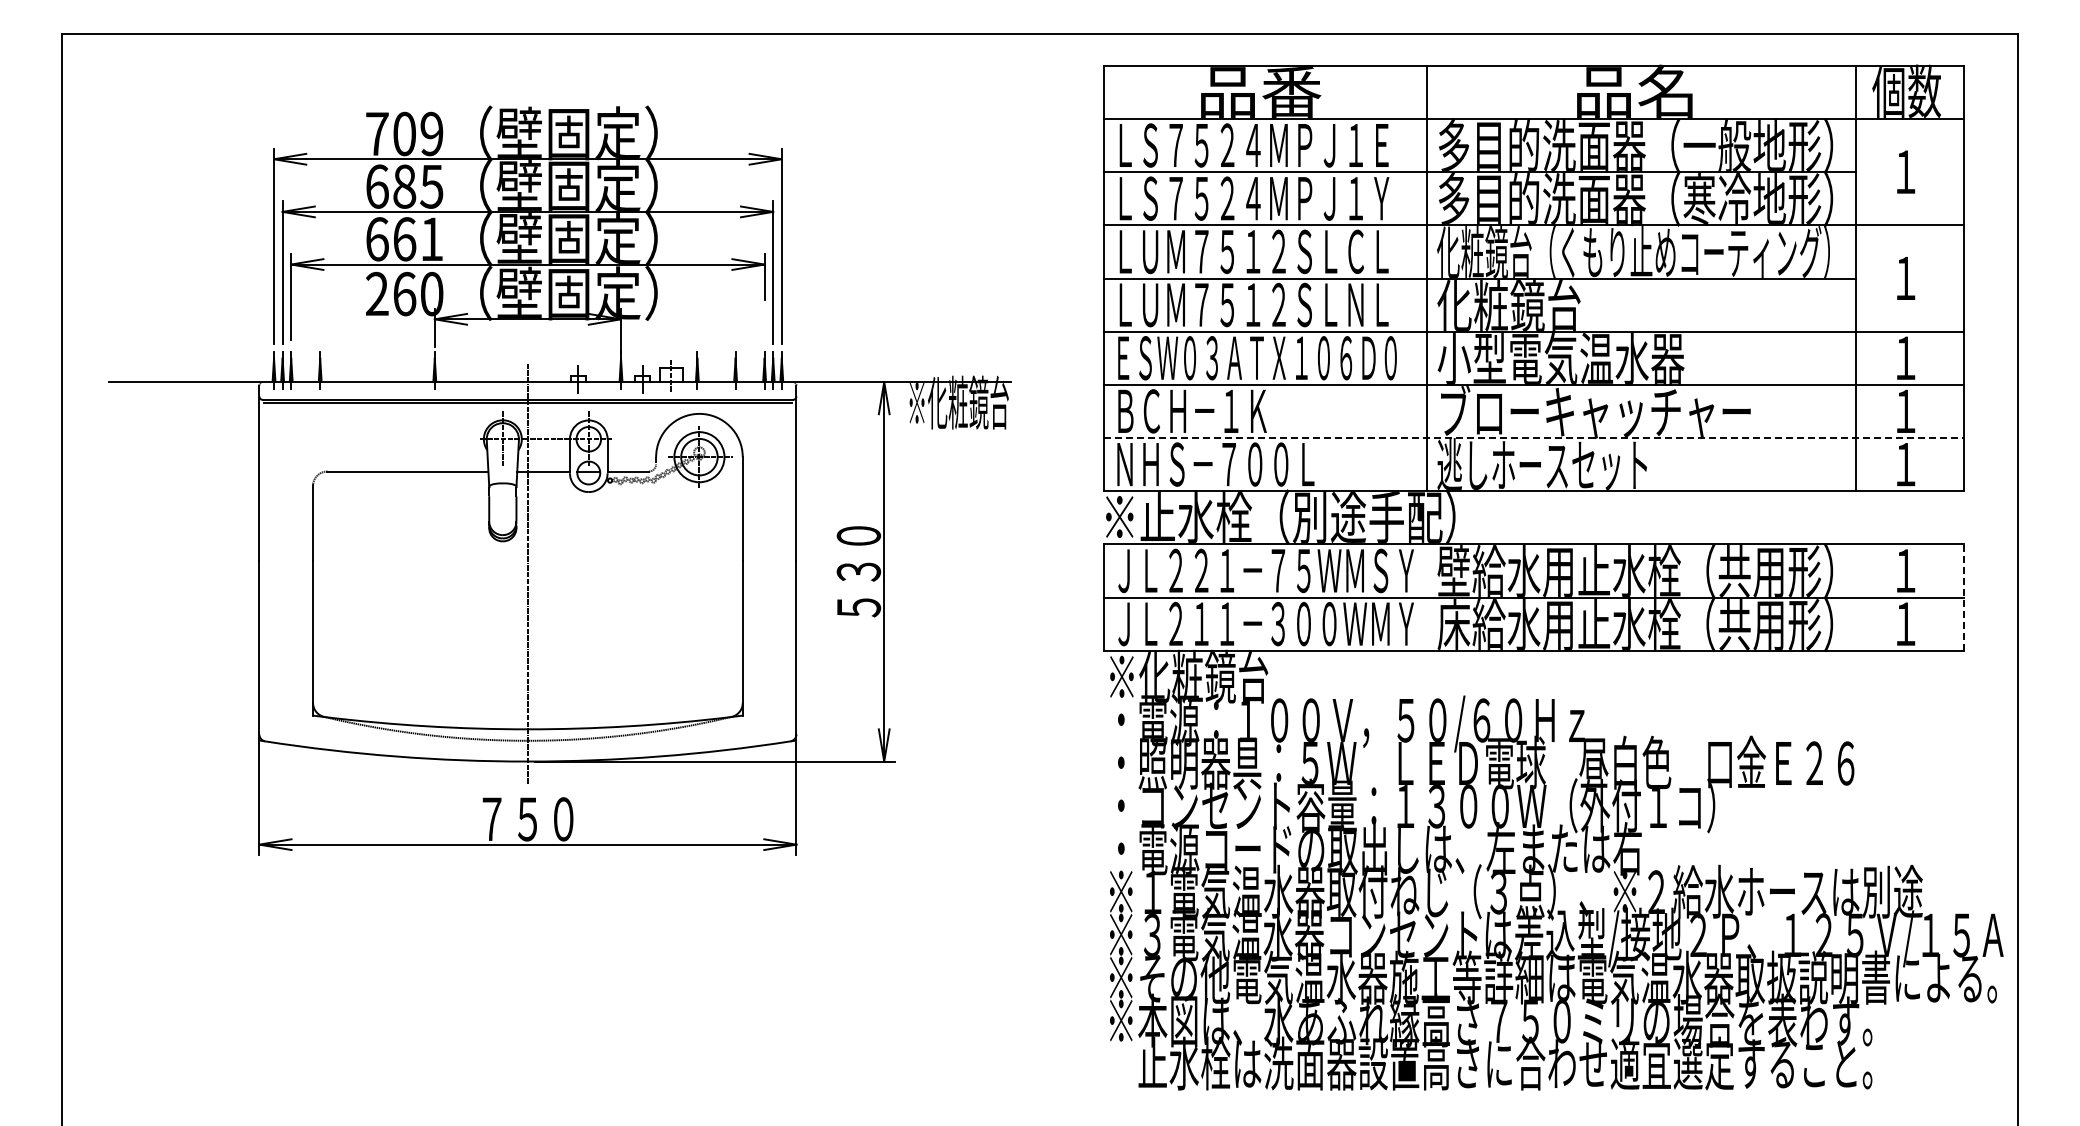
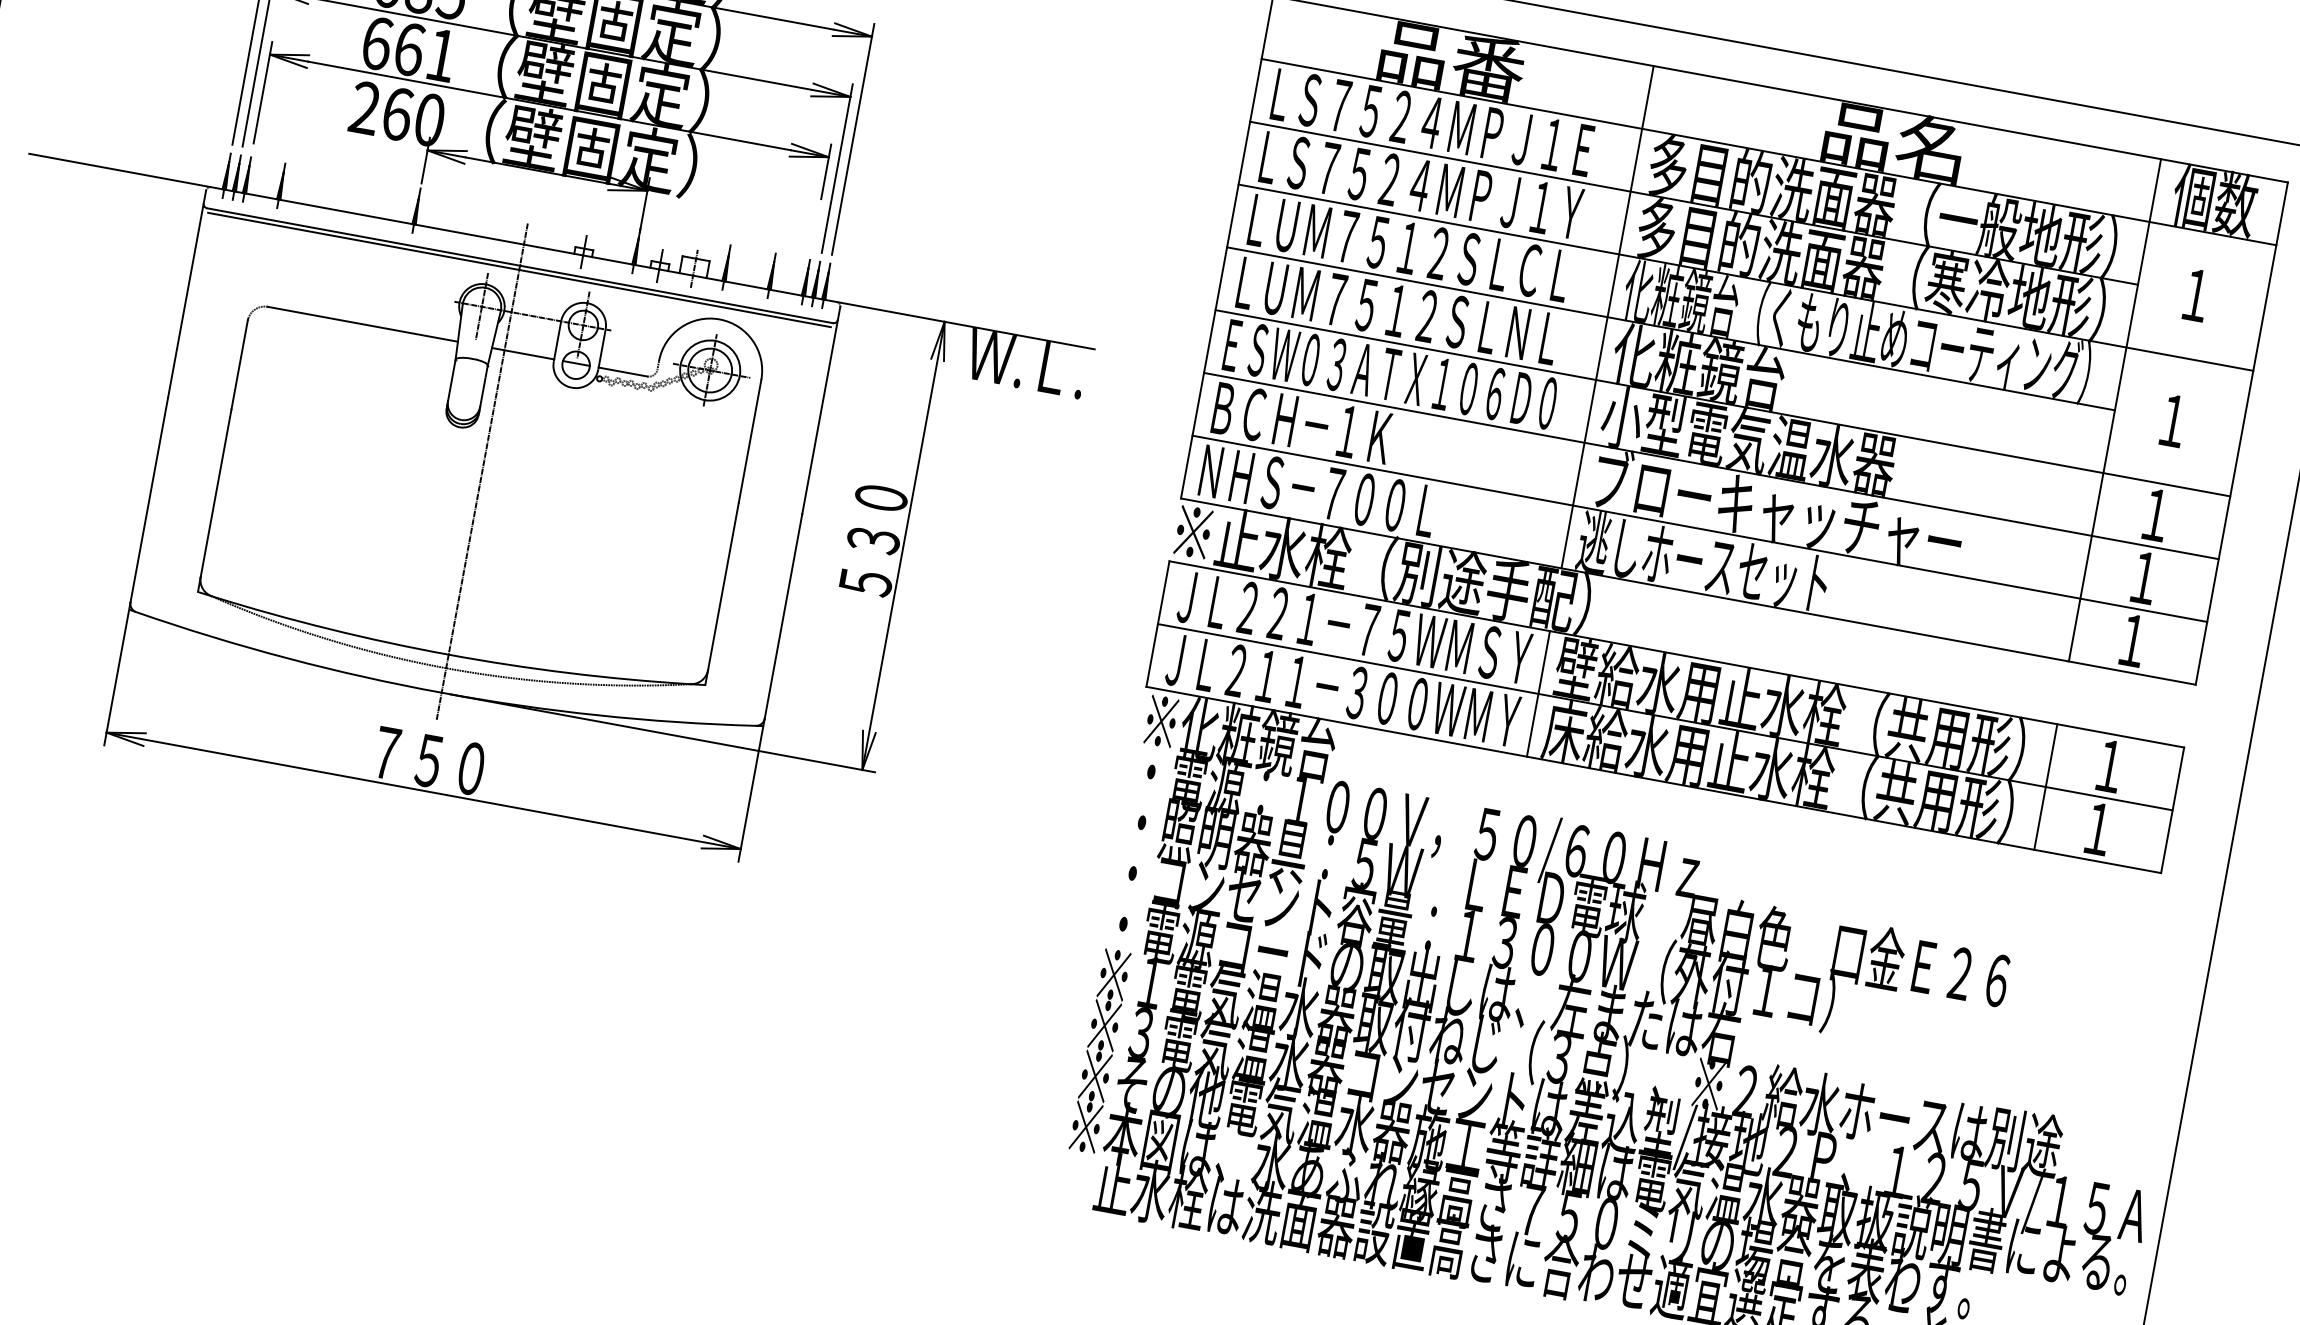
text: (958, 402) -> (1027, 362), ※化粧鏡台 -> Ｗ.Ｌ.
line: (1534, 438) -> (1700, 529), dashed -> solid
line: (1426, 597) -> (1538, 693), added
line: (1856, 597) -> (2045, 786), added
line: (1963, 597) -> (2172, 810), dashed -> solid

